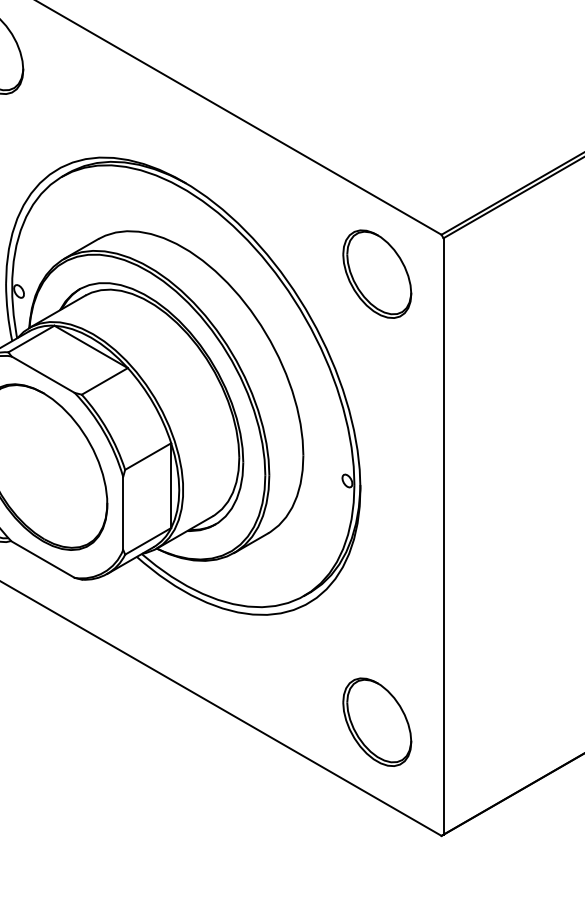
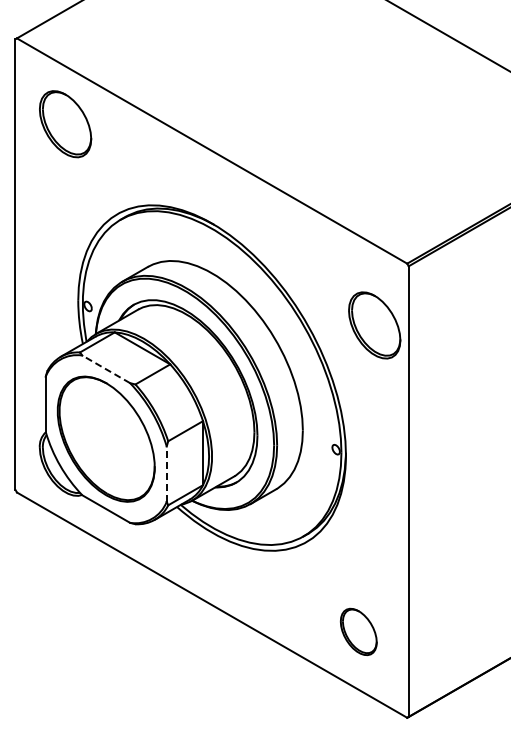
part: (377, 274) -> (374, 325), moved
line: (43, 374) -> (106, 369), solid -> dashed
line: (122, 513) -> (166, 474), solid -> dashed
part: (377, 721) -> (358, 631), size x0.7

